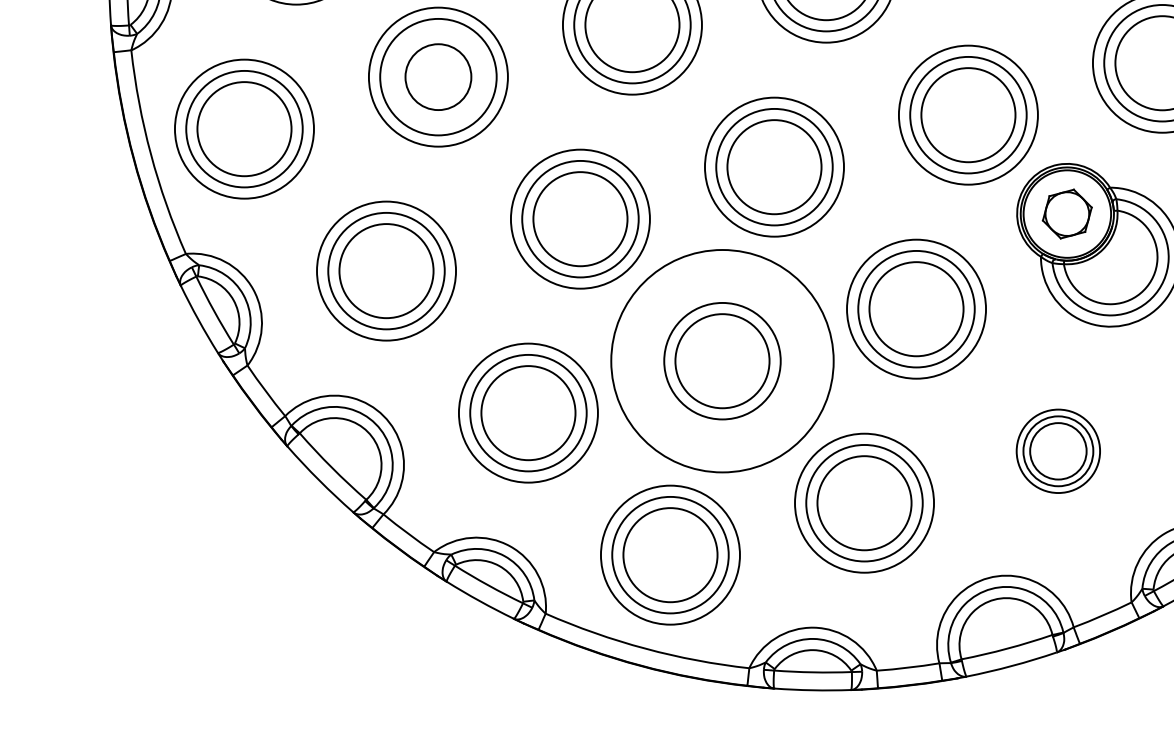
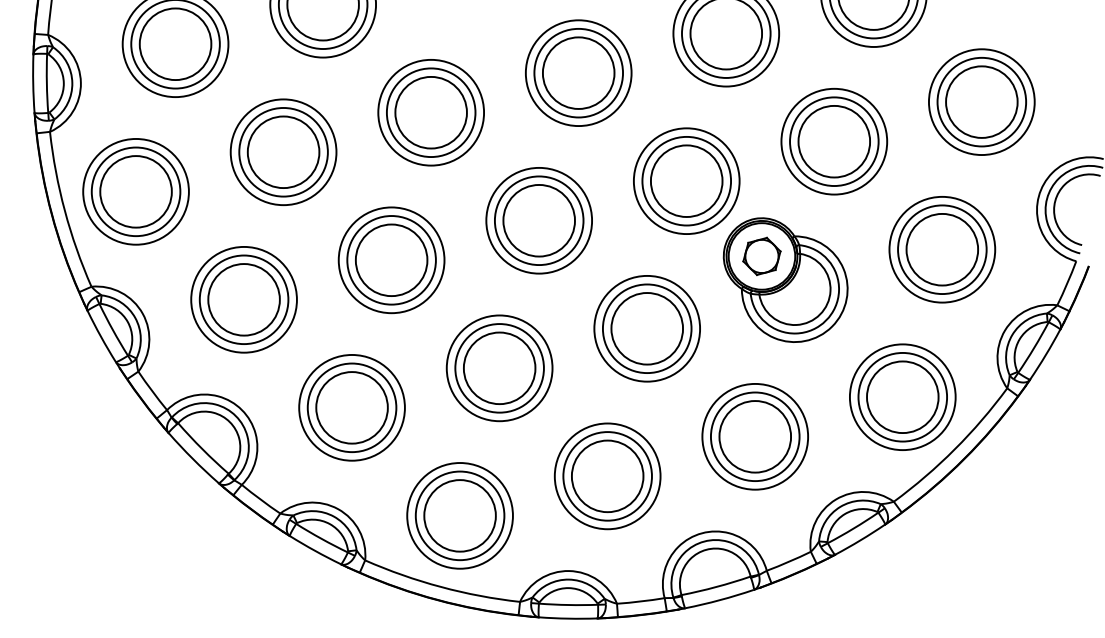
circle: (438, 77) -> (283, 152), size x1.43
circle: (722, 361) -> (499, 368), size x0.62
part: (1057, 450) -> (754, 436), size x1.67

